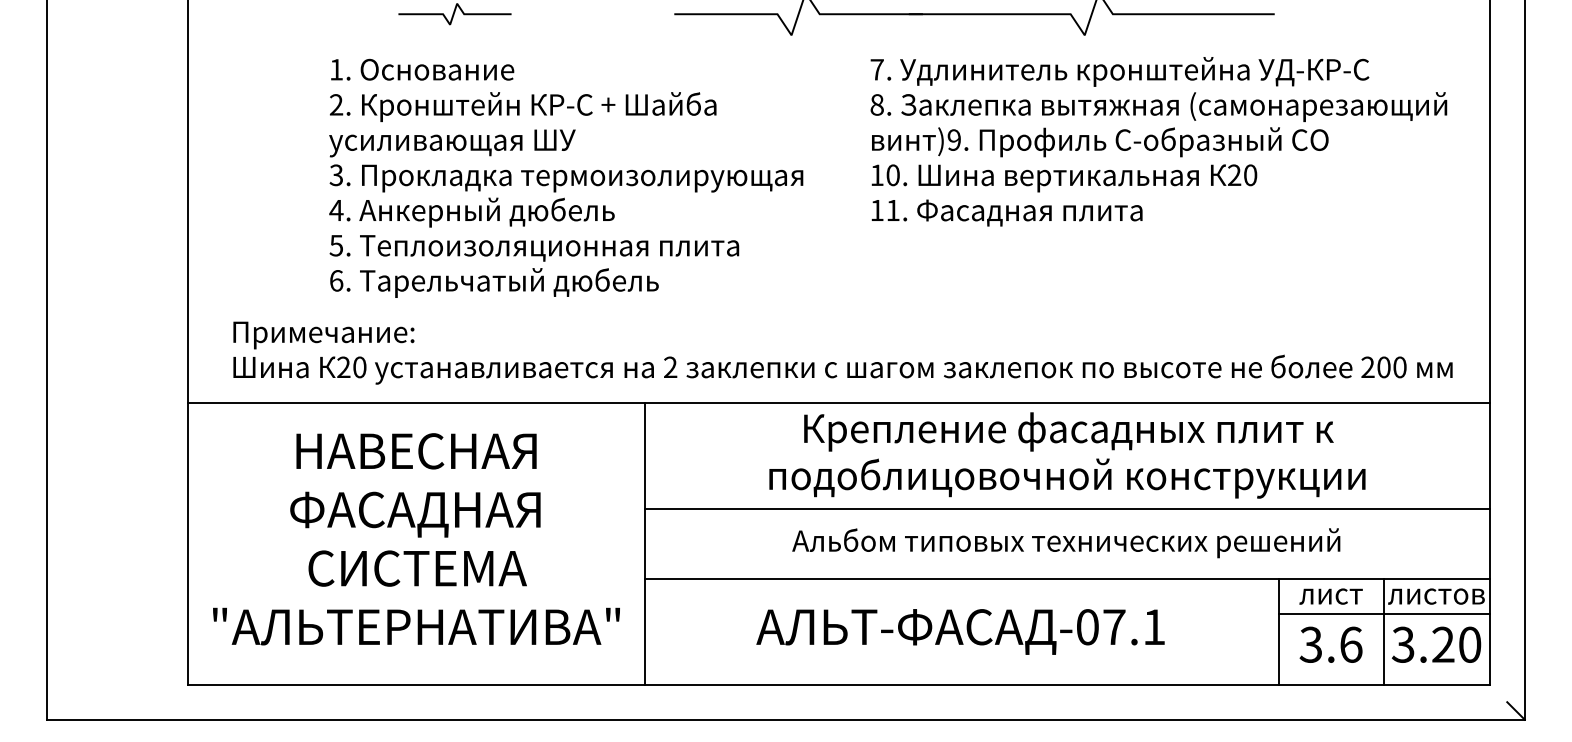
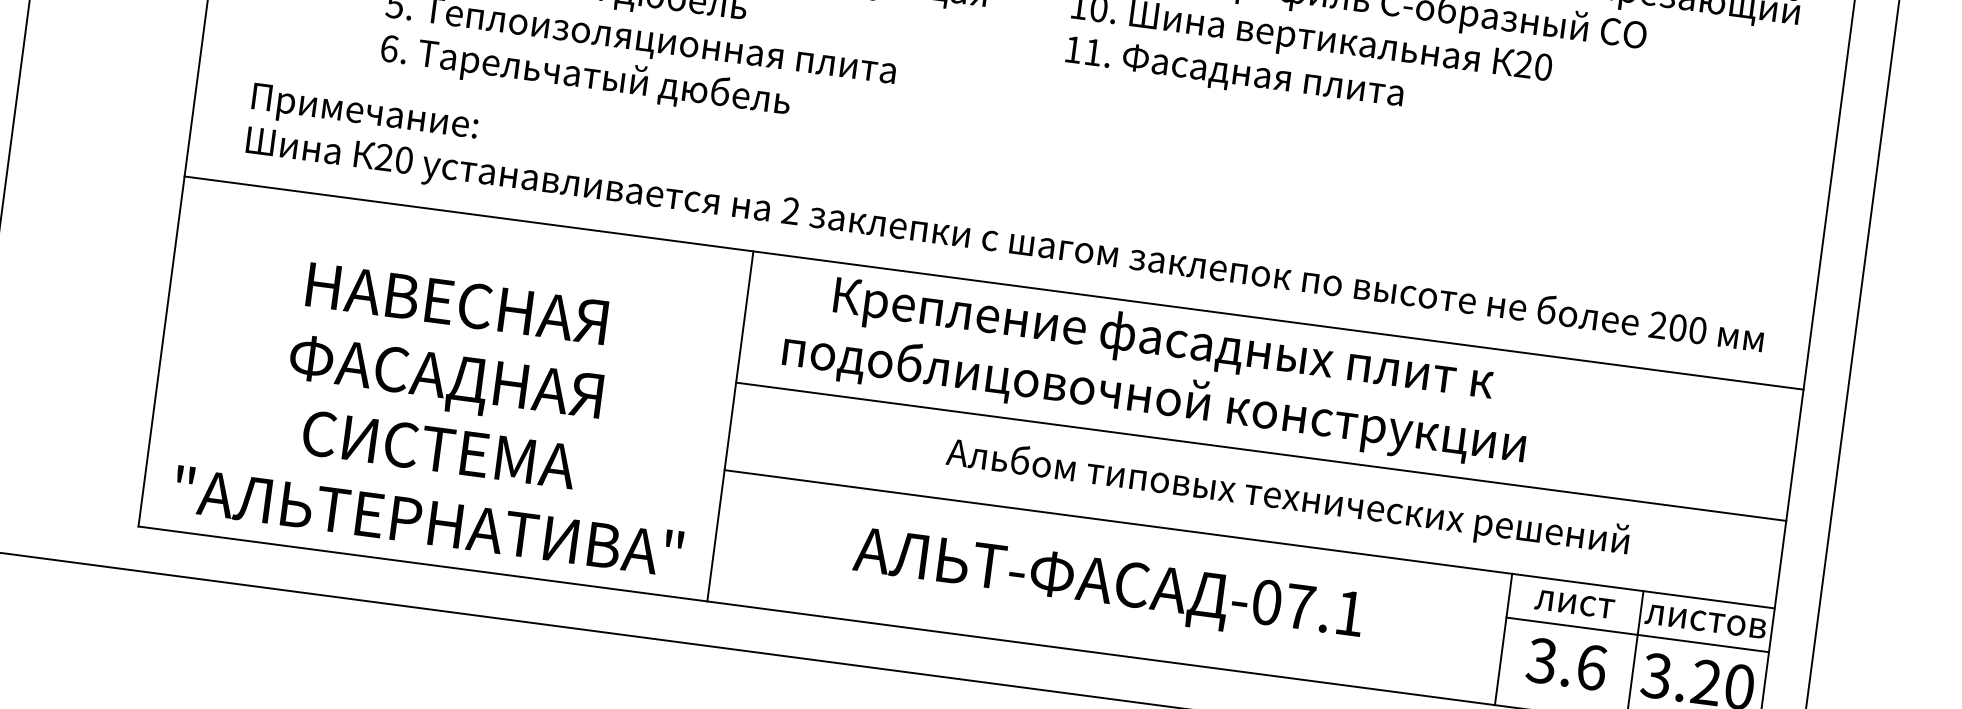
text: (1067, 455) -> (1158, 370), moved
text: (416, 539) -> (442, 413), moved
text: (1066, 543) -> (1287, 499), moved

